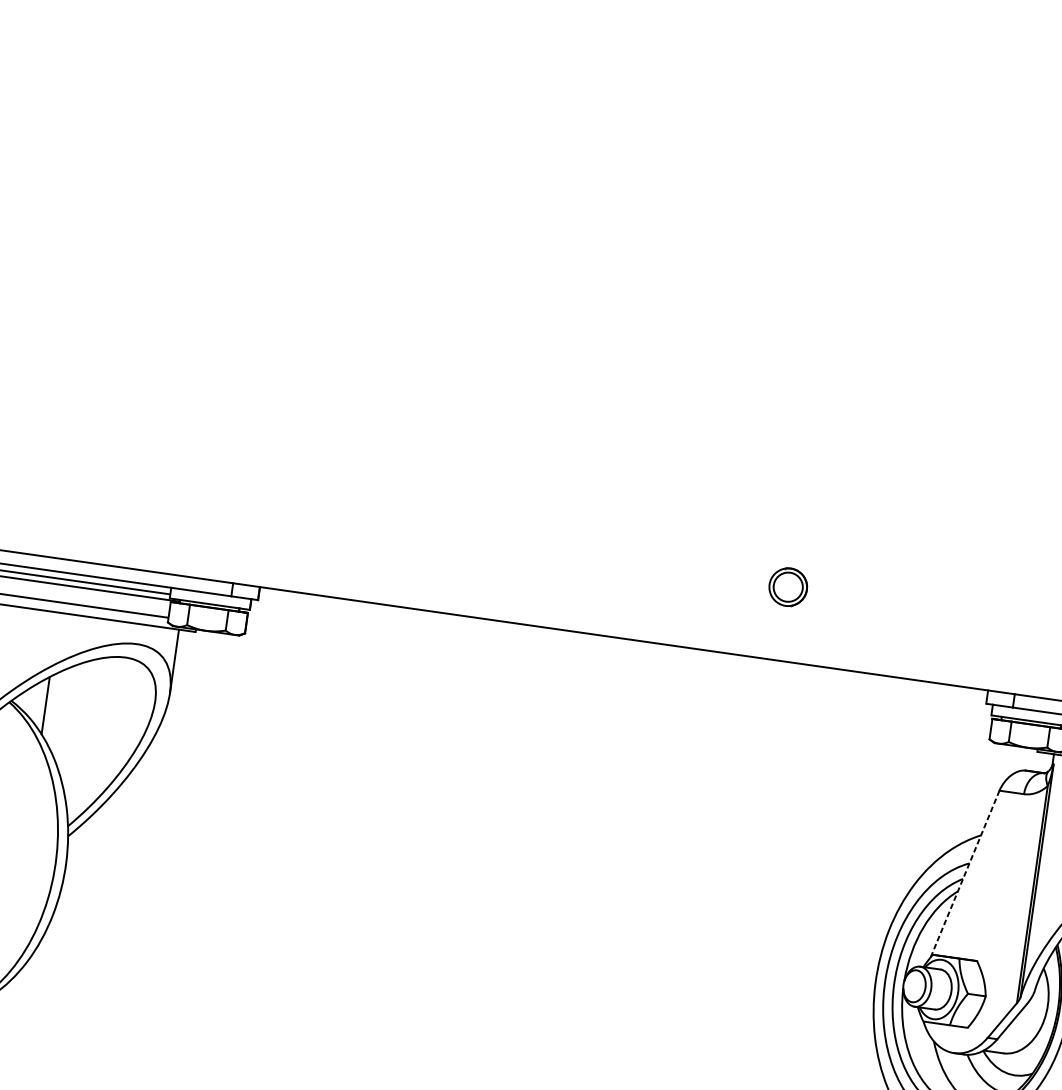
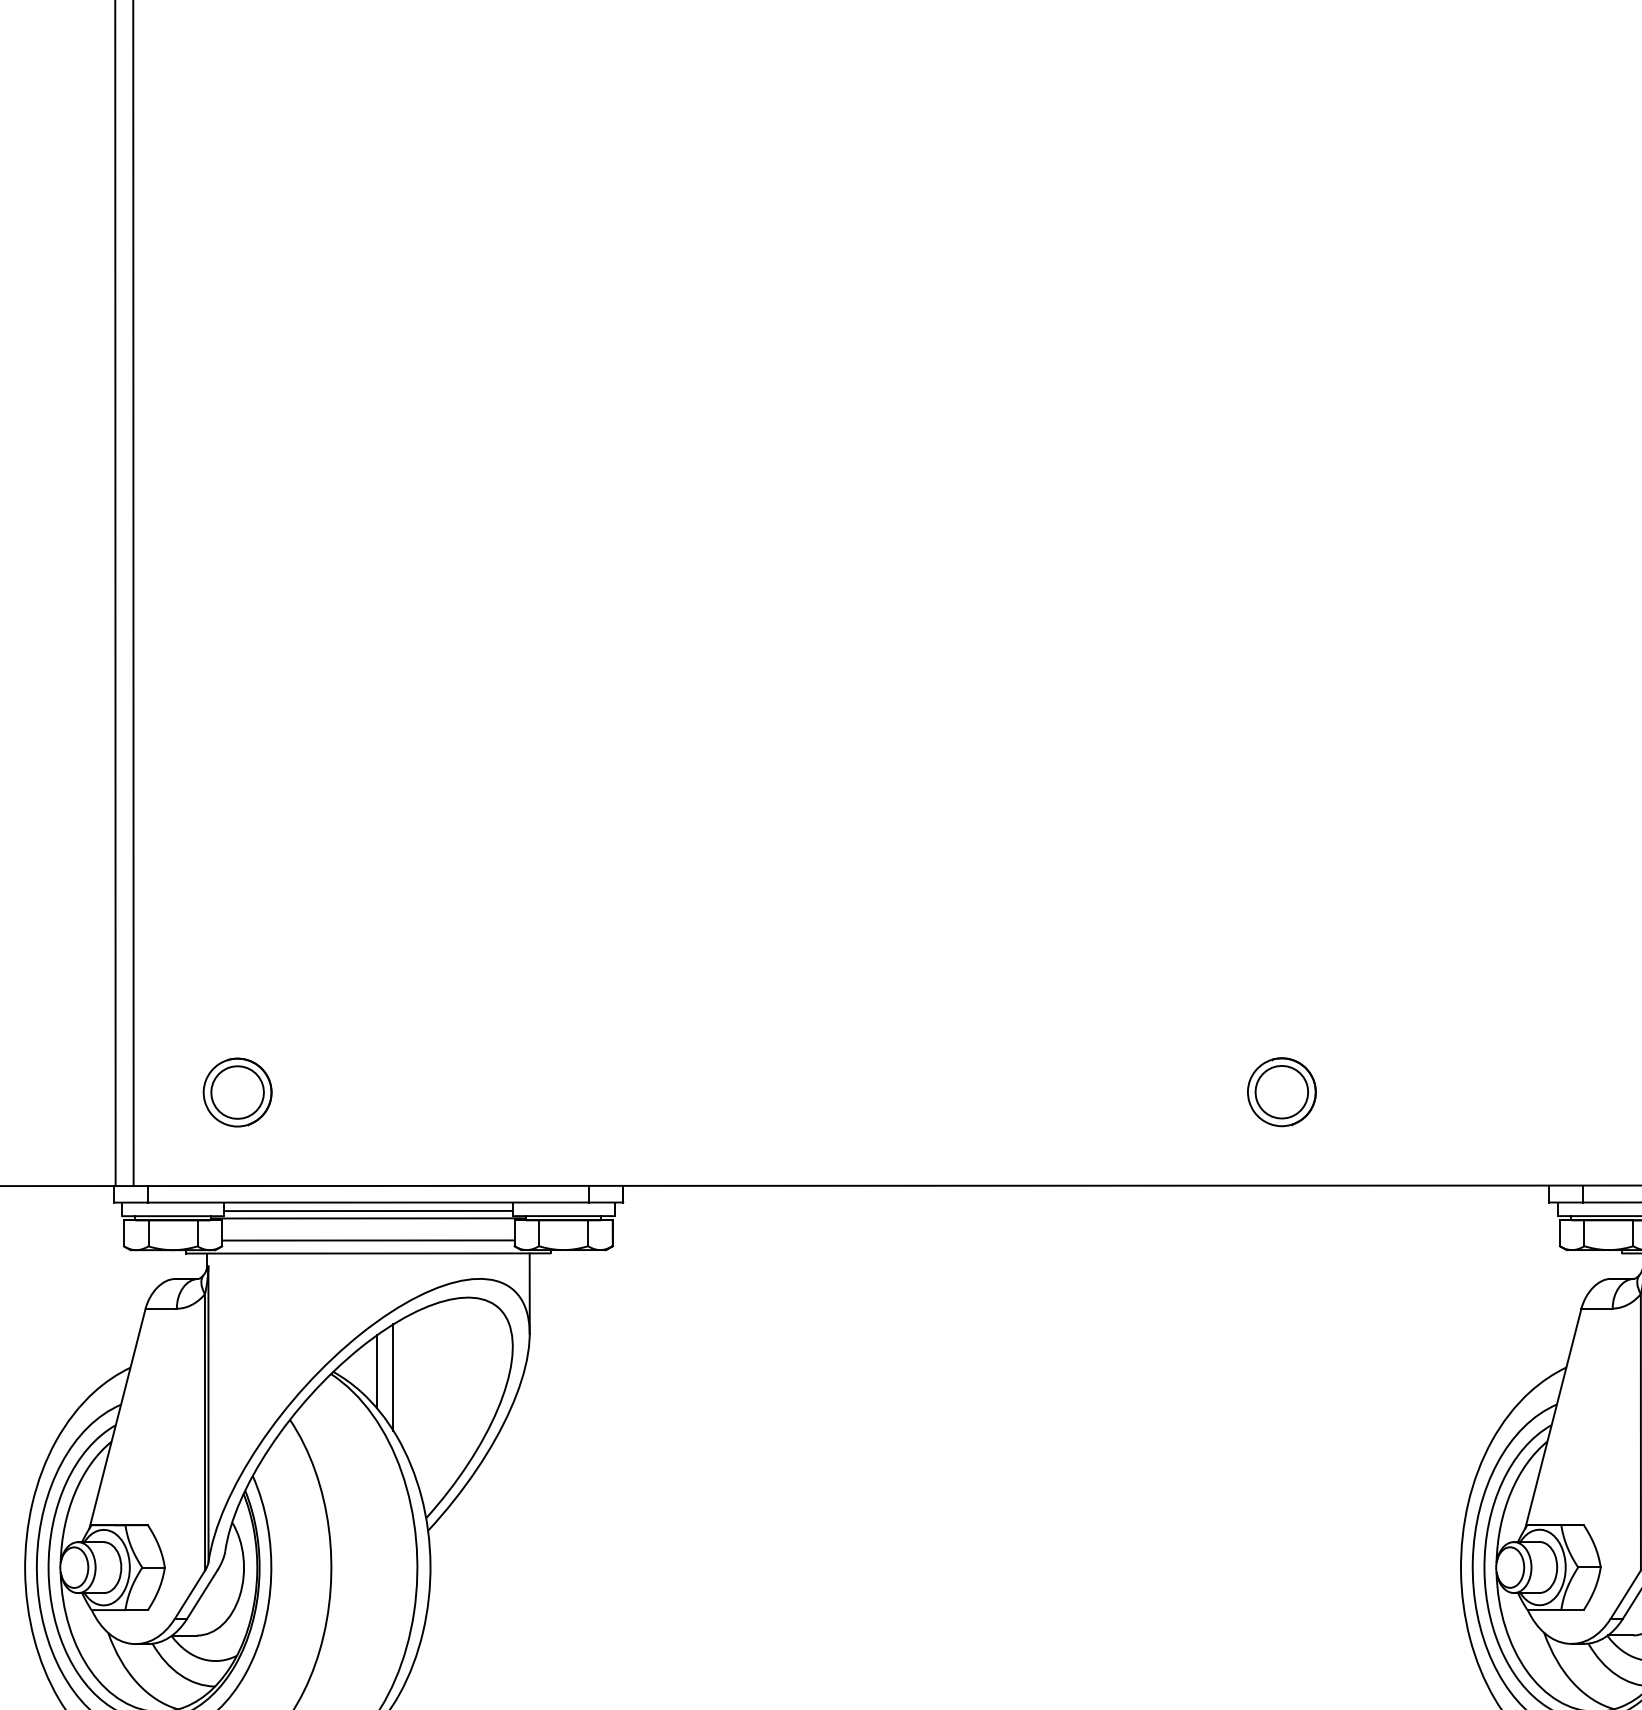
part: (787, 587) -> (1281, 1092), size x1.43
line: (58, 711) -> (393, 1377), added
line: (965, 873) -> (1553, 1418), dashed -> solid

